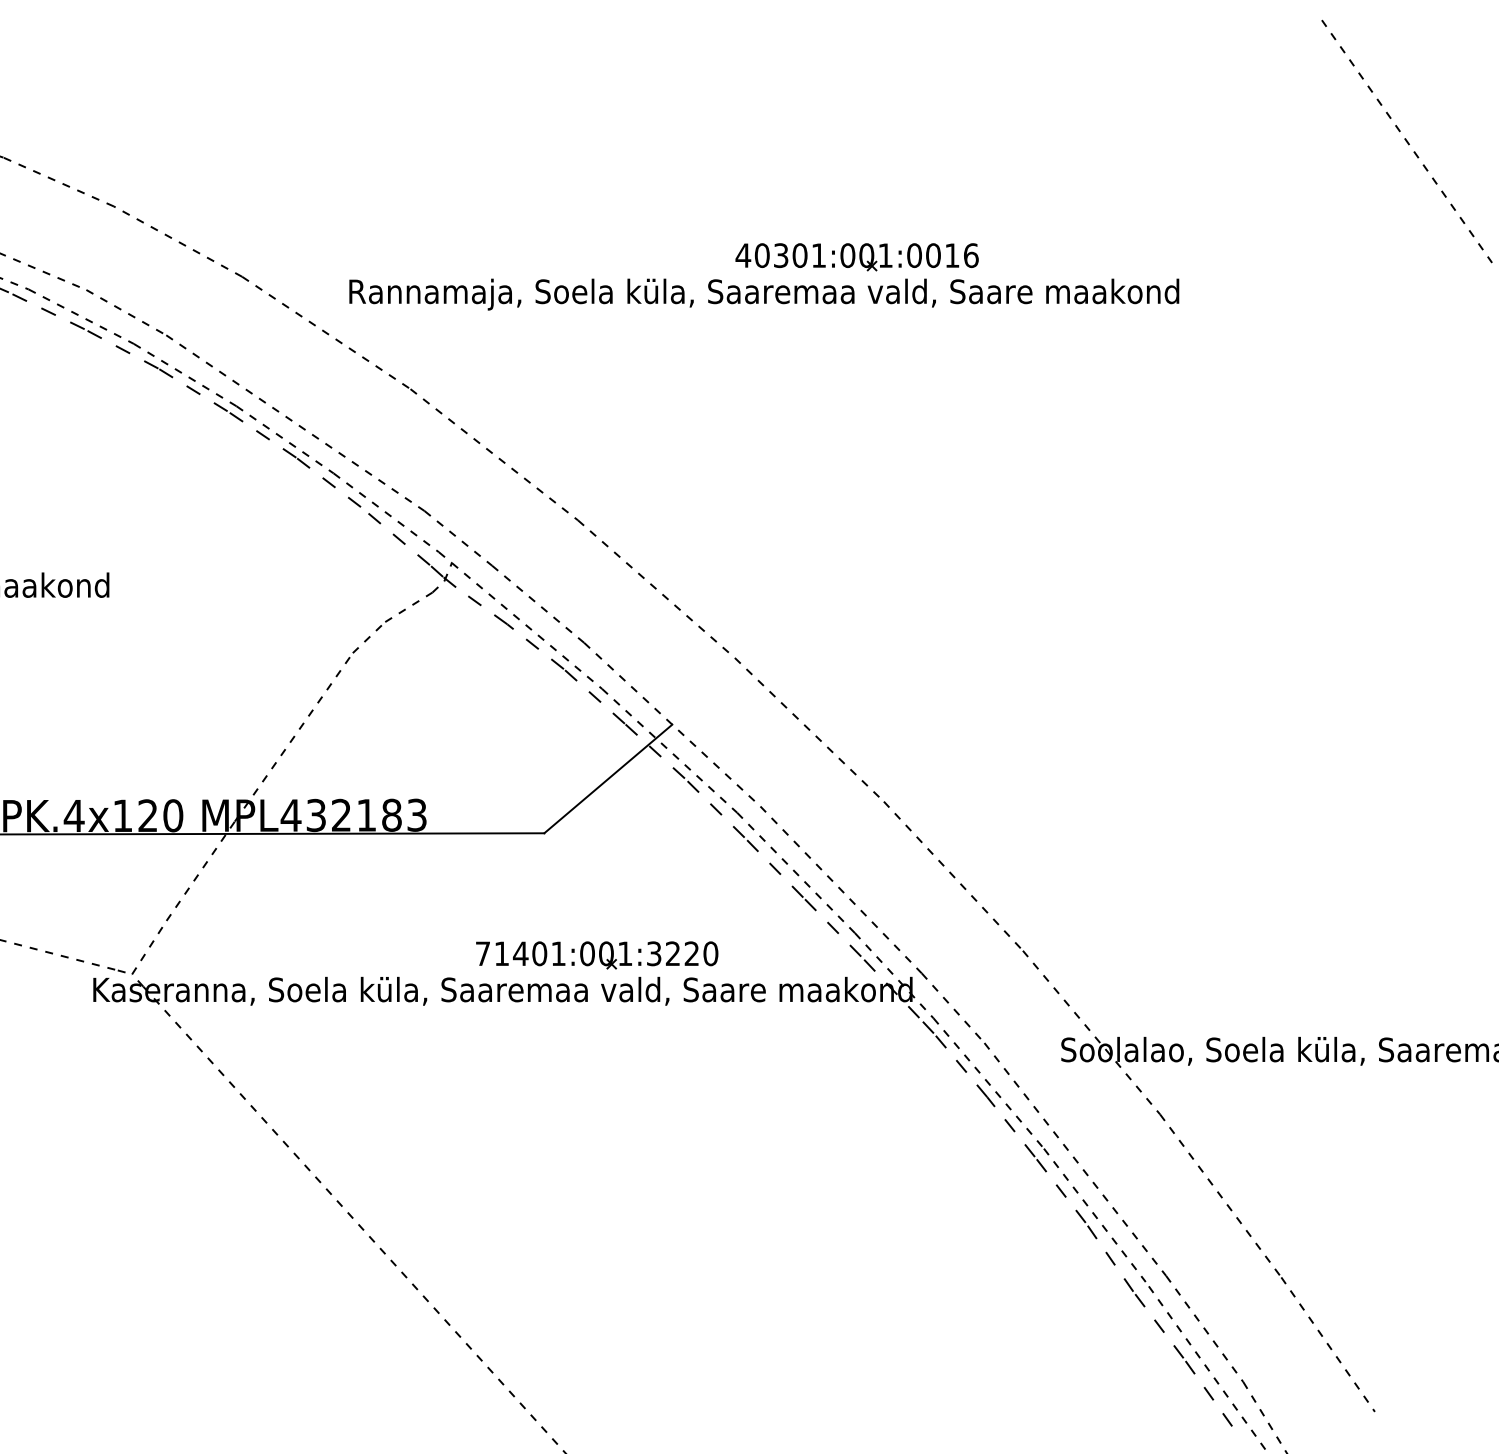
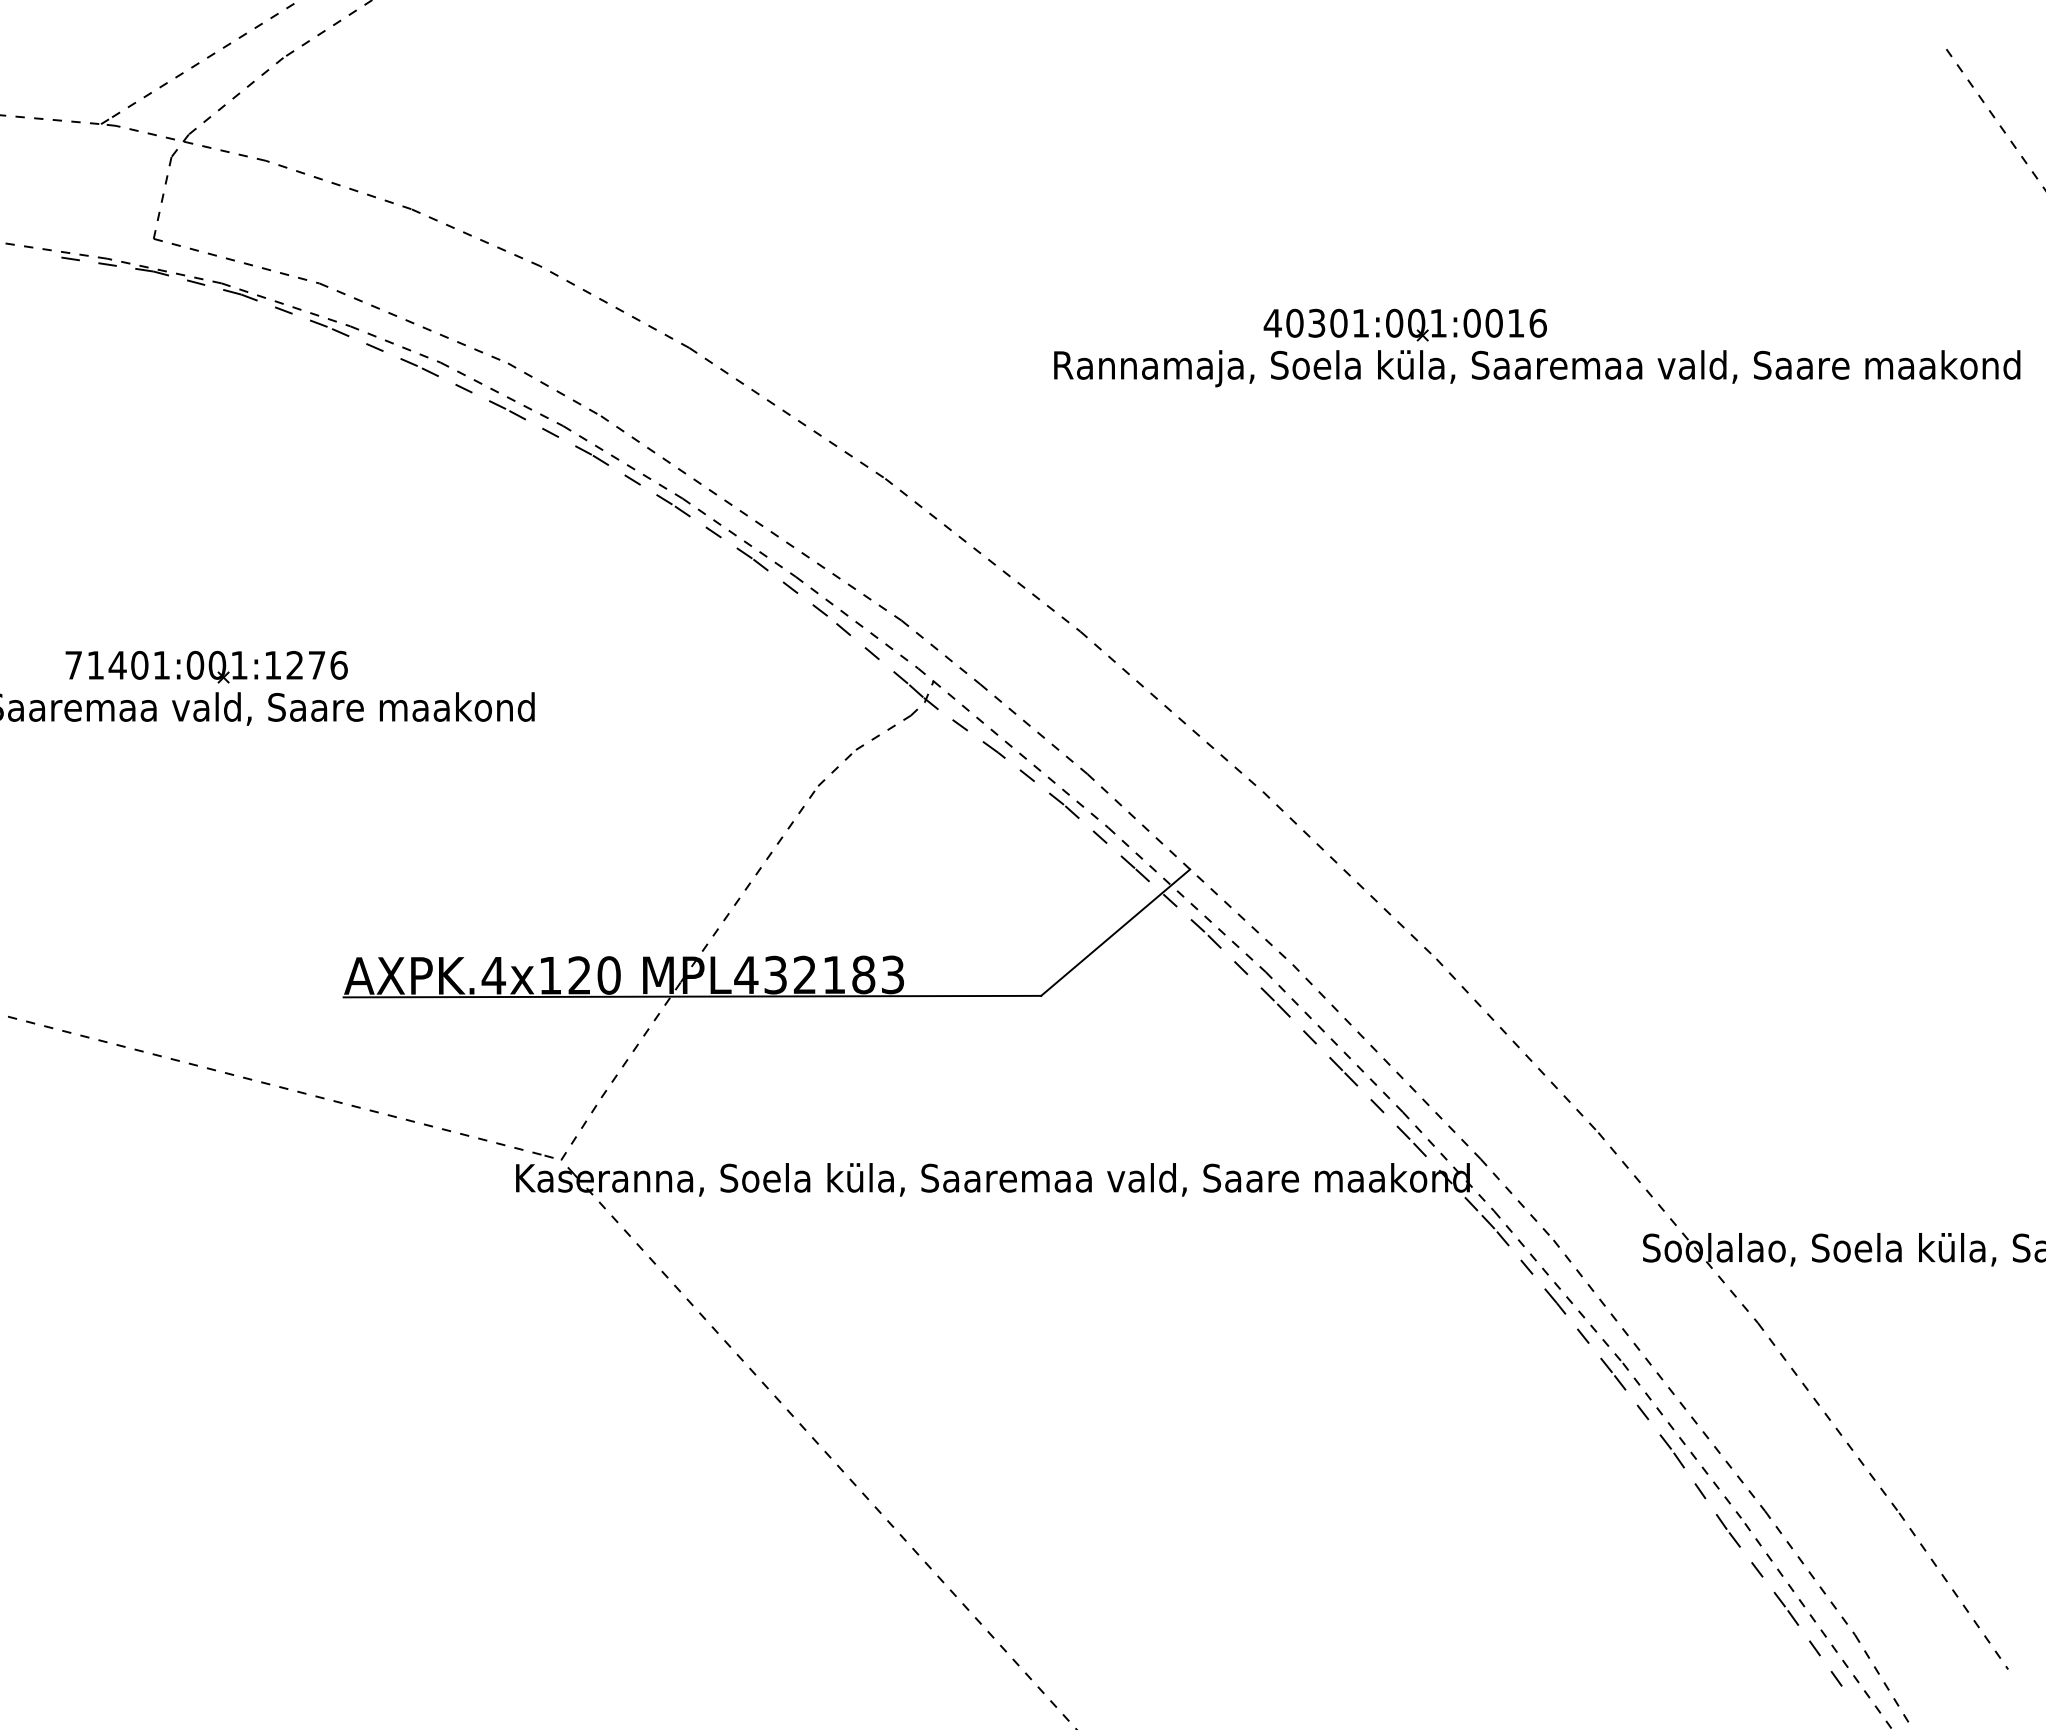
text: (764, 294) -> (1537, 368), moved
part: (597, 954) -> (1102, 1137), removed

